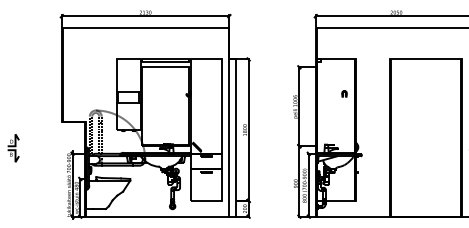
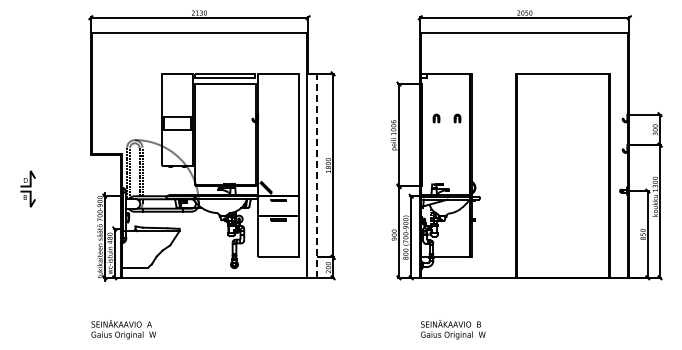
part: (328, 93) -> (436, 118), added
line: (235, 137) -> (316, 175), solid -> dashed

